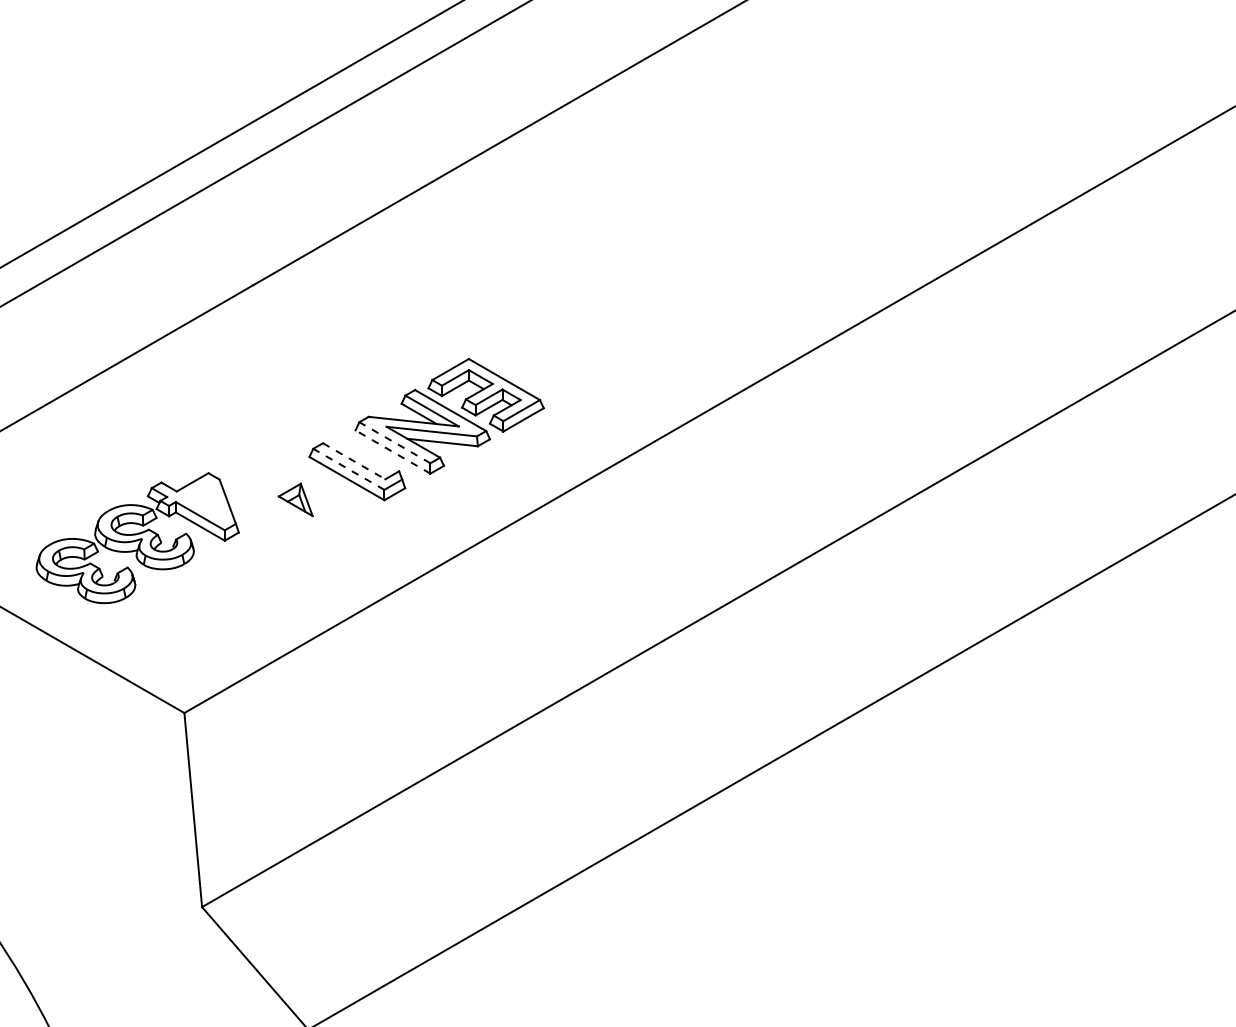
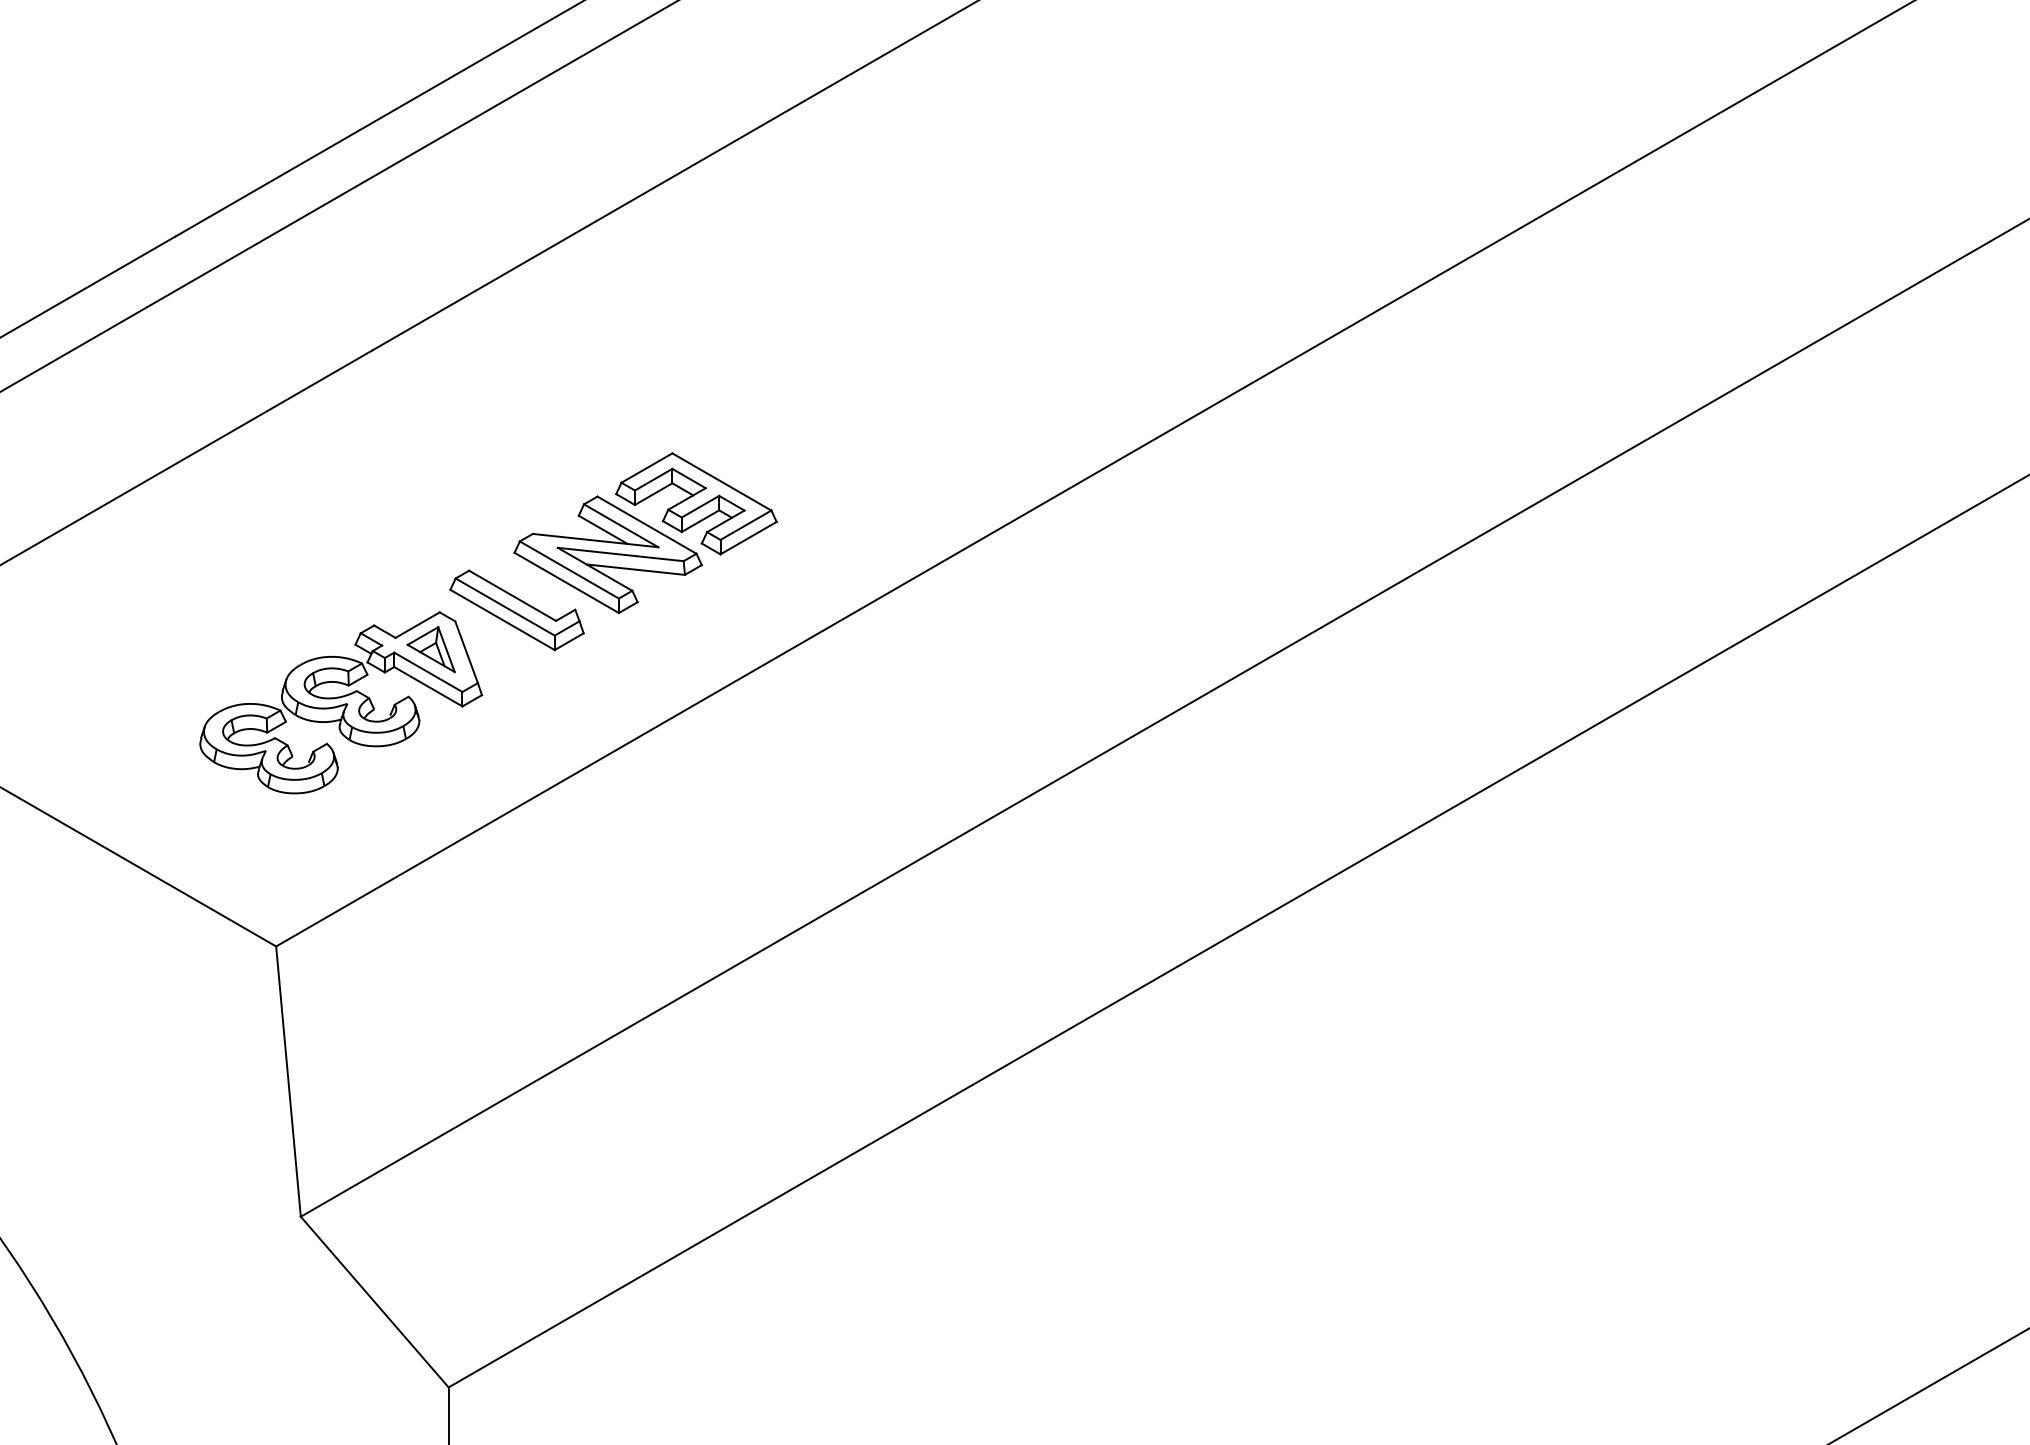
line: (394, 442) -> (568, 569), dashed -> solid
line: (392, 451) -> (566, 582), dashed -> solid
line: (354, 461) -> (513, 596), dashed -> solid
line: (348, 468) -> (504, 606), dashed -> solid
part: (137, 537) -> (341, 702), moved

